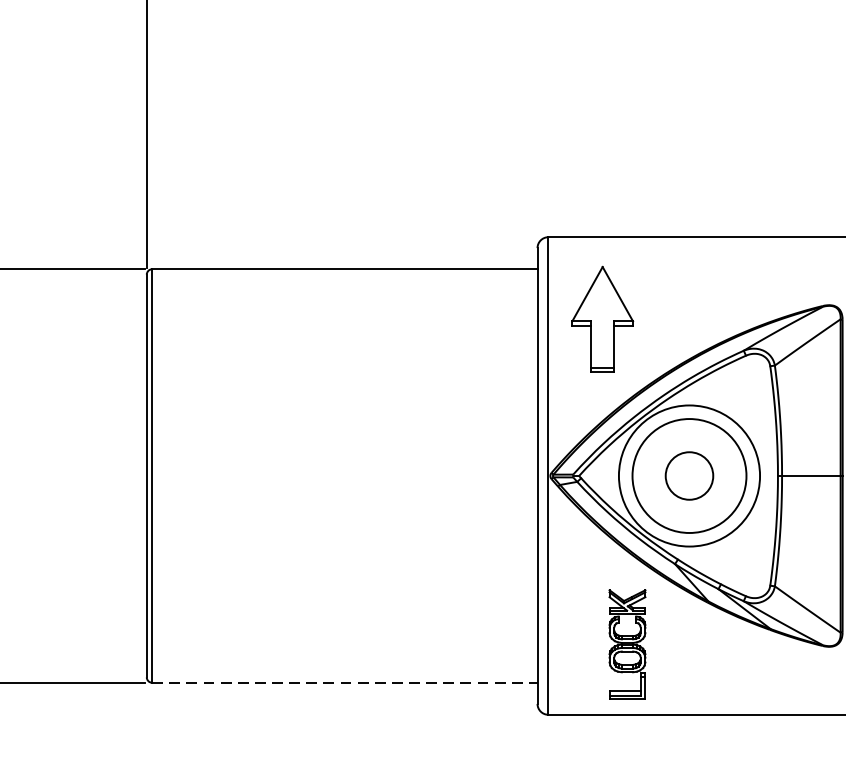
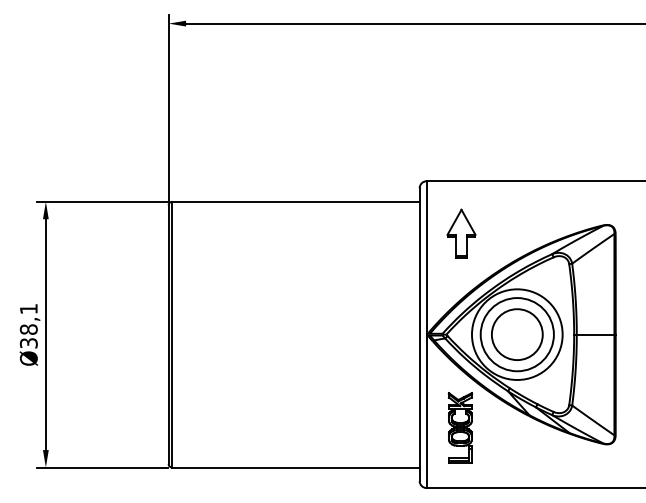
part: (602, 318) -> (461, 233), size x0.71
circle: (688, 475) -> (516, 334), size x1.67
part: (625, 643) -> (459, 427), moved
line: (344, 682) -> (295, 467), dashed -> solid

